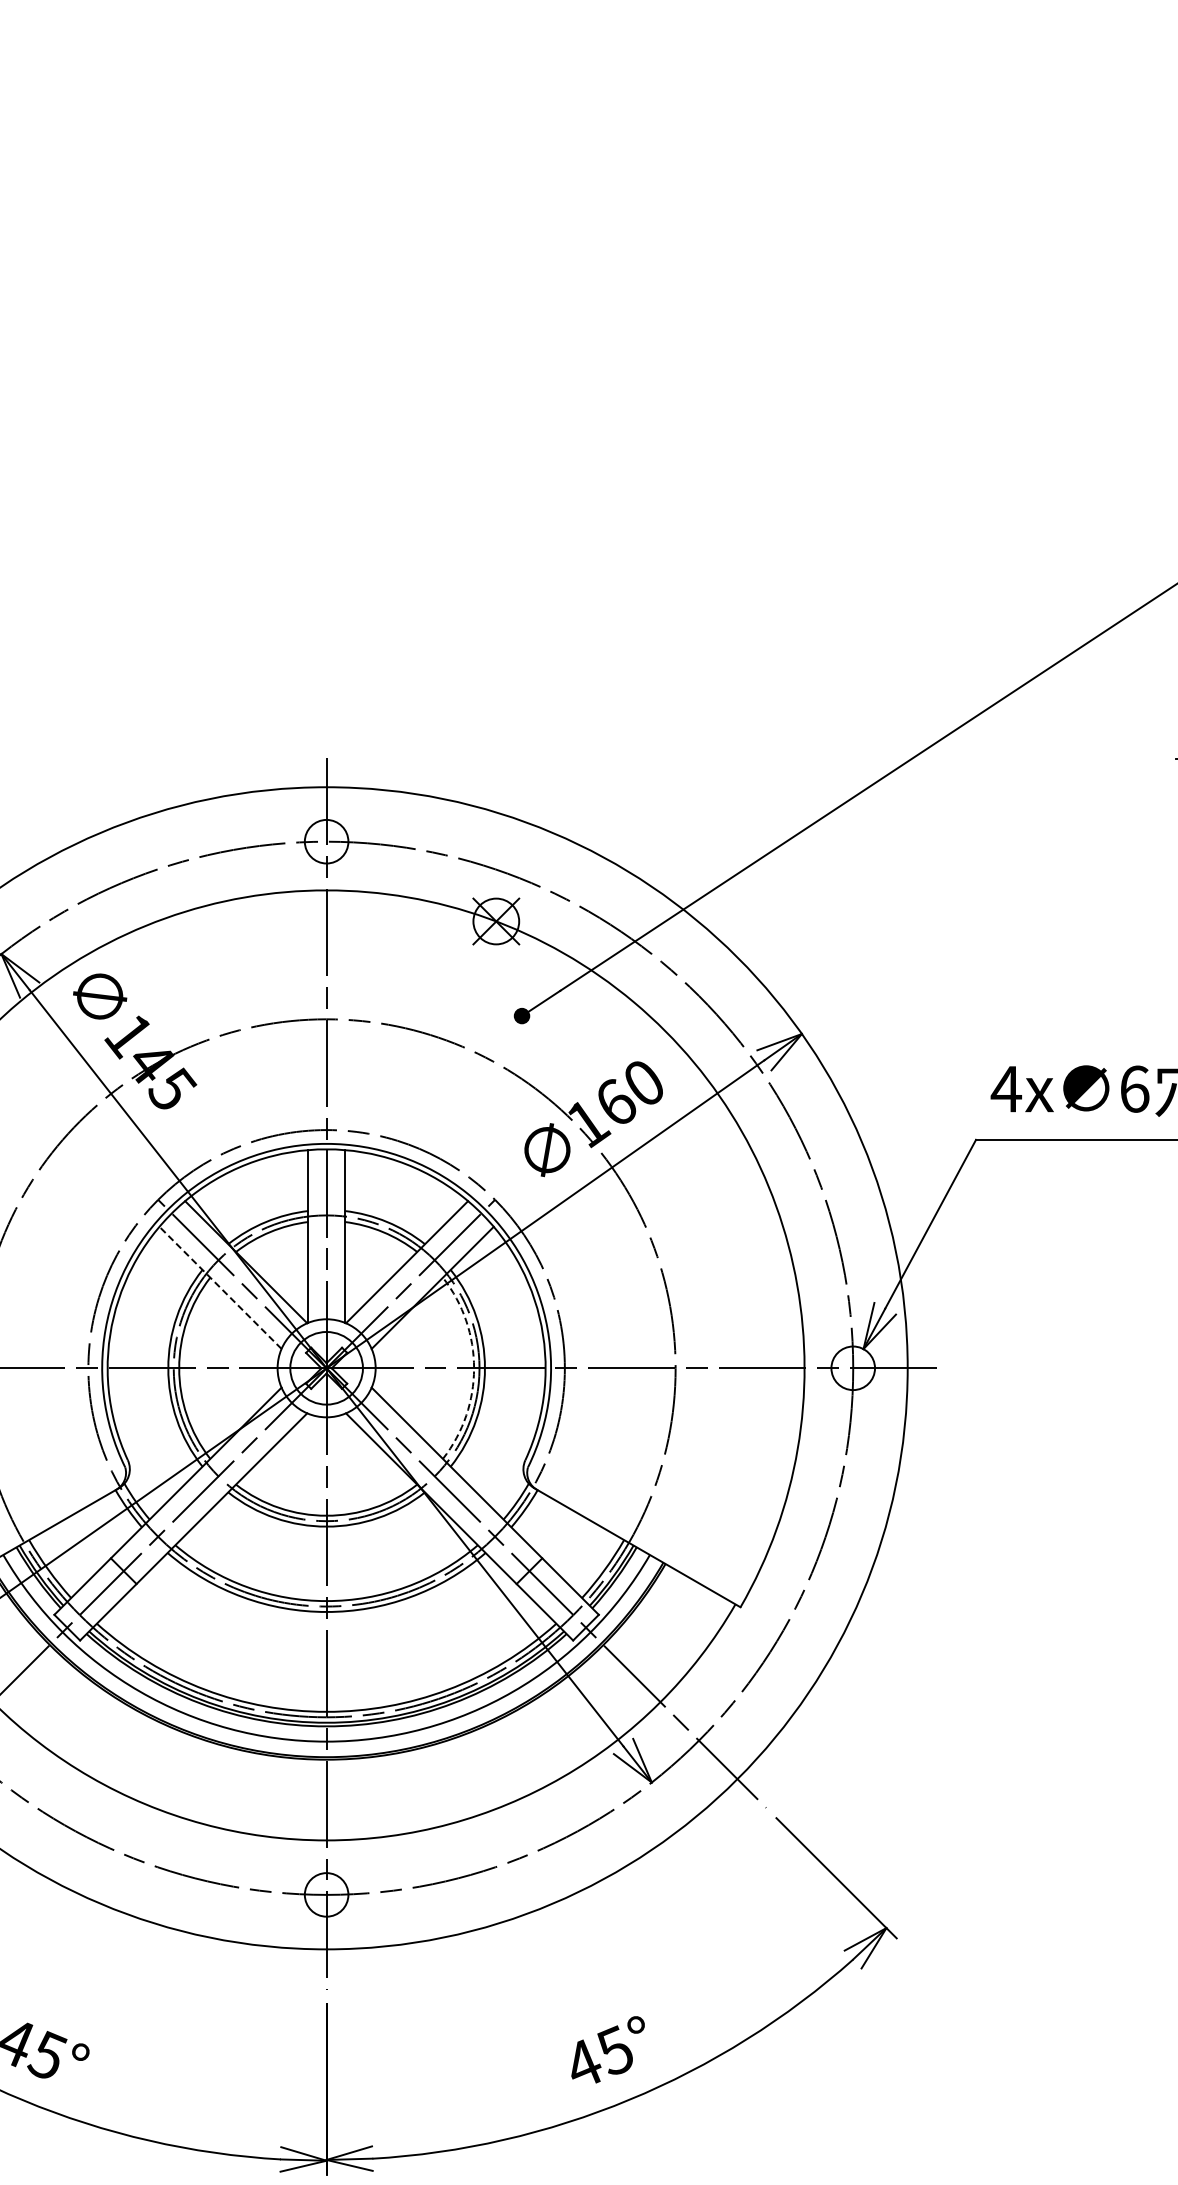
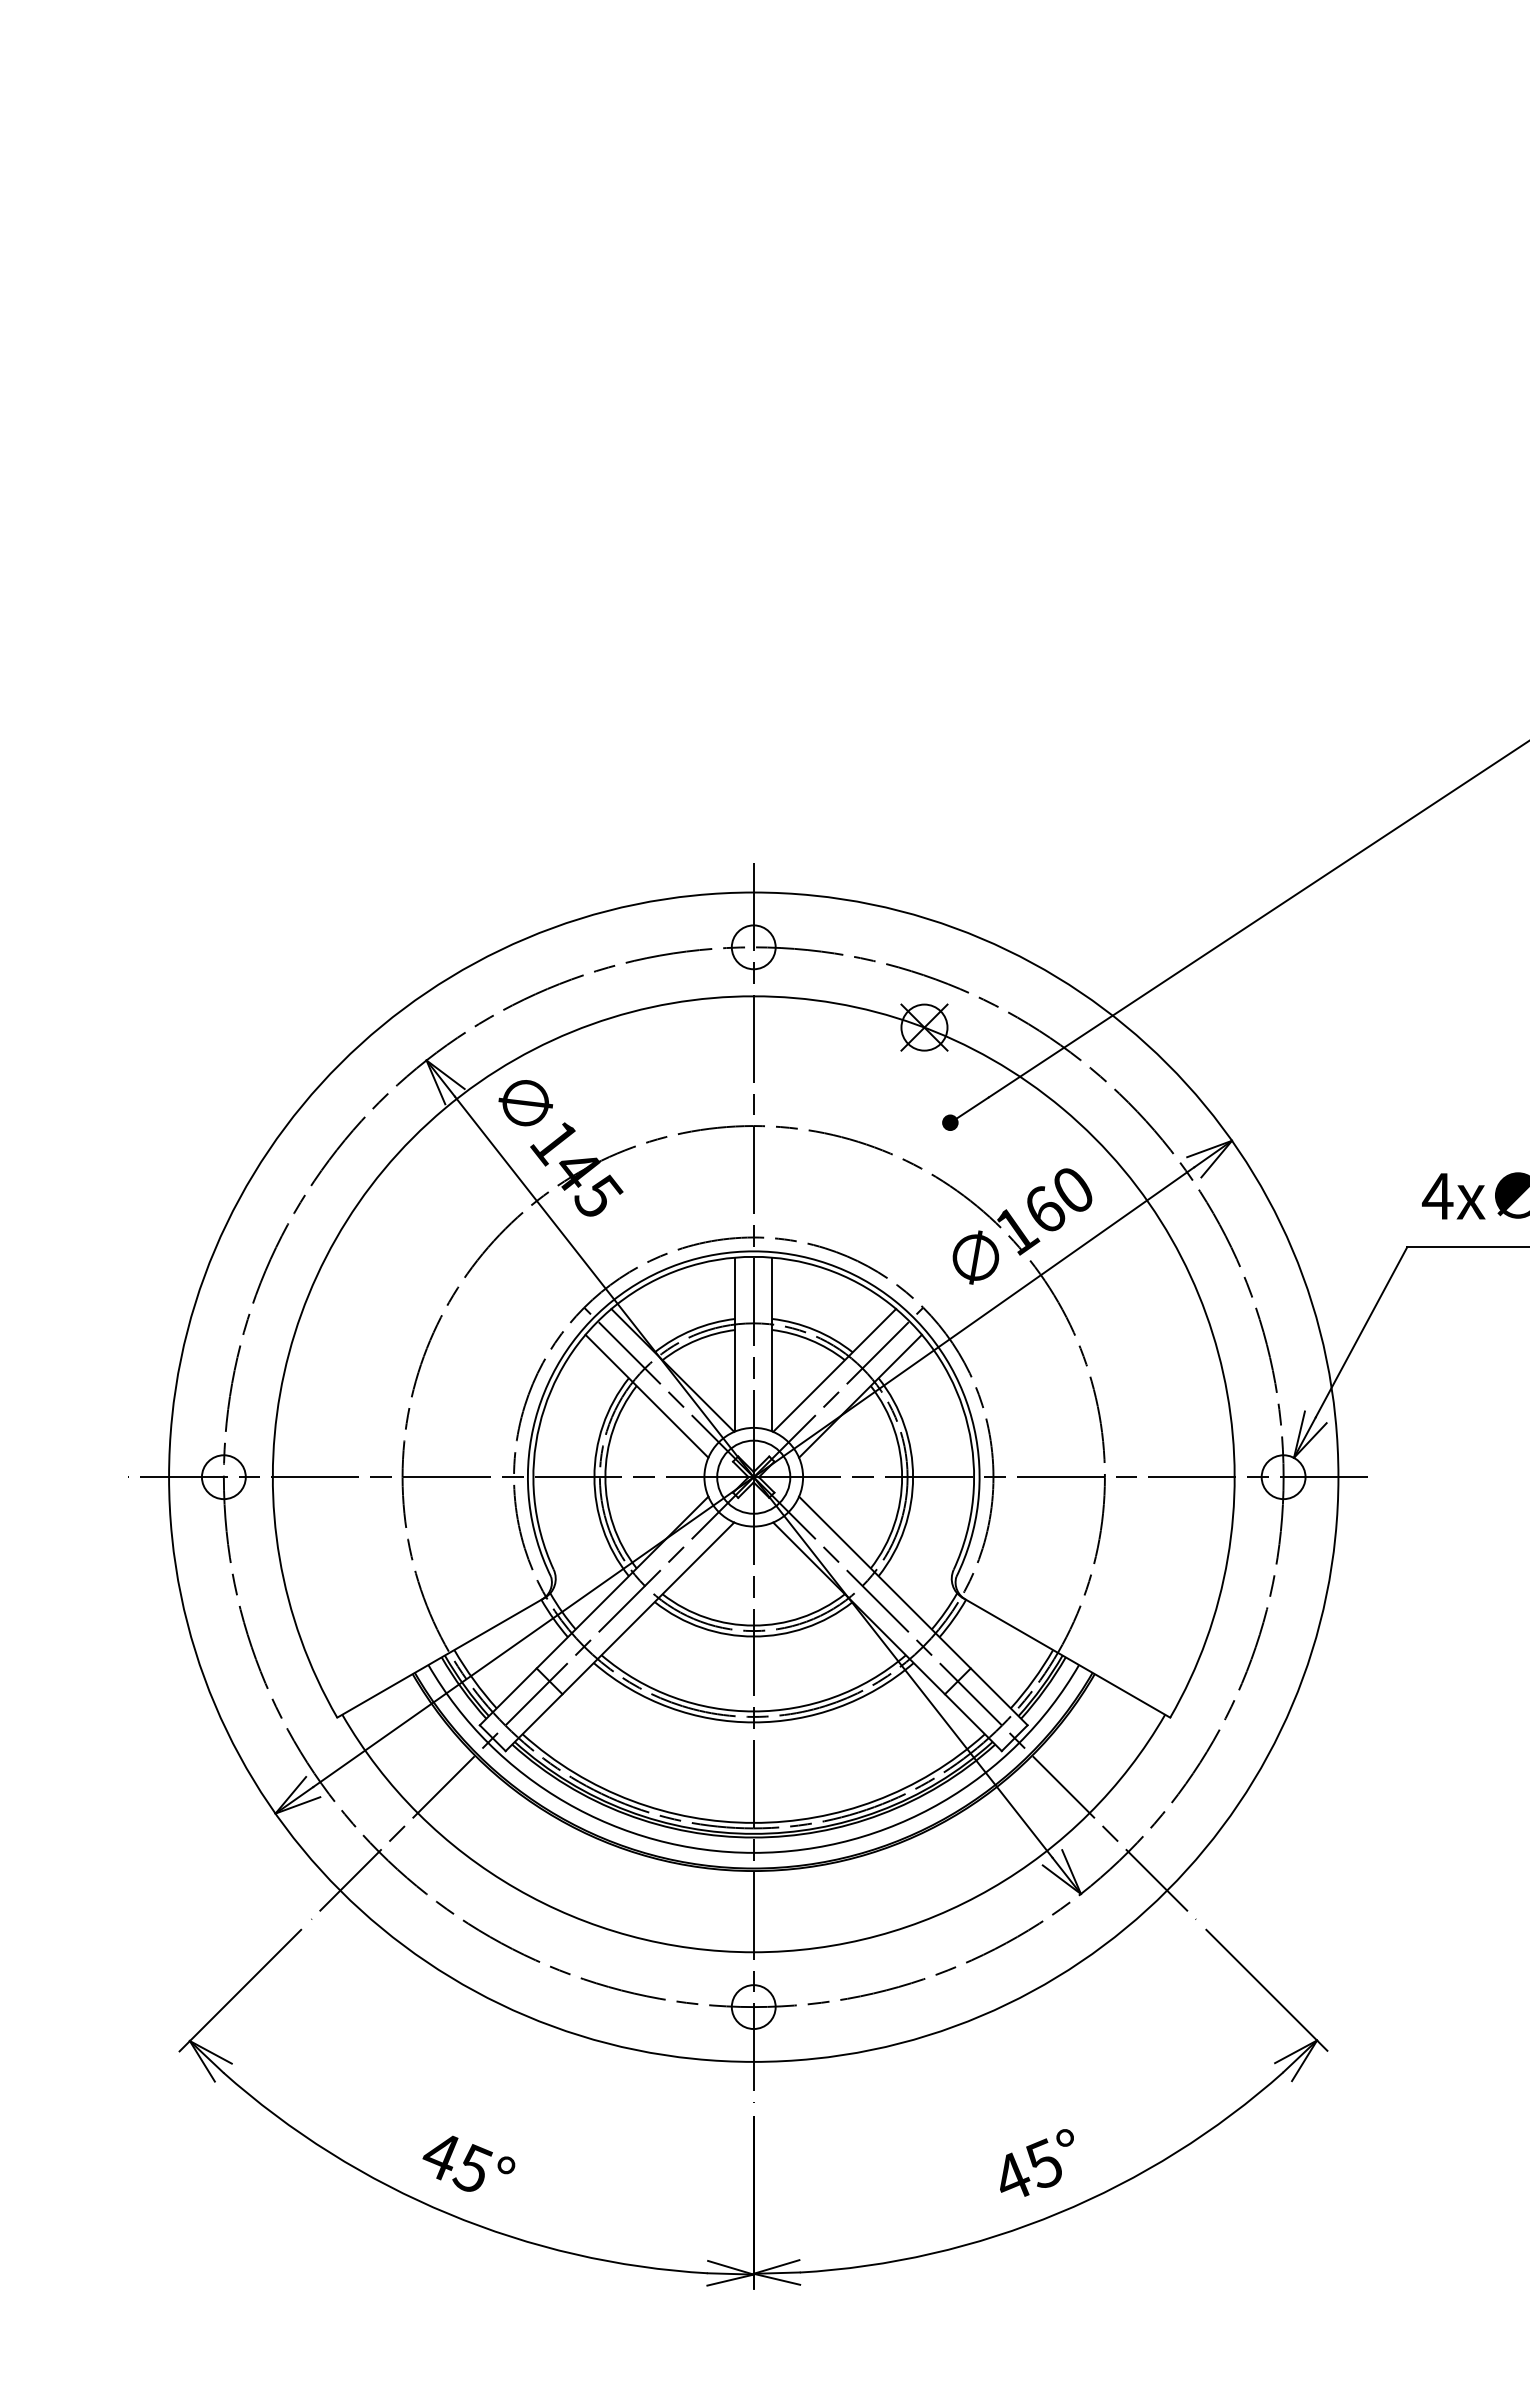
line: (220, 1288) -> (646, 1396), dashed -> solid
arc: (474, 1368) -> (902, 1477), dashed -> solid

